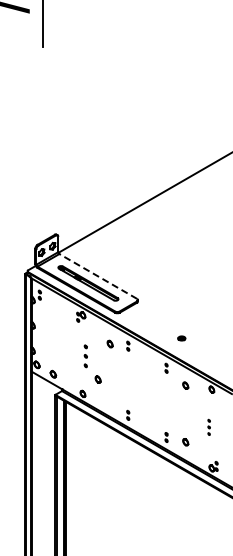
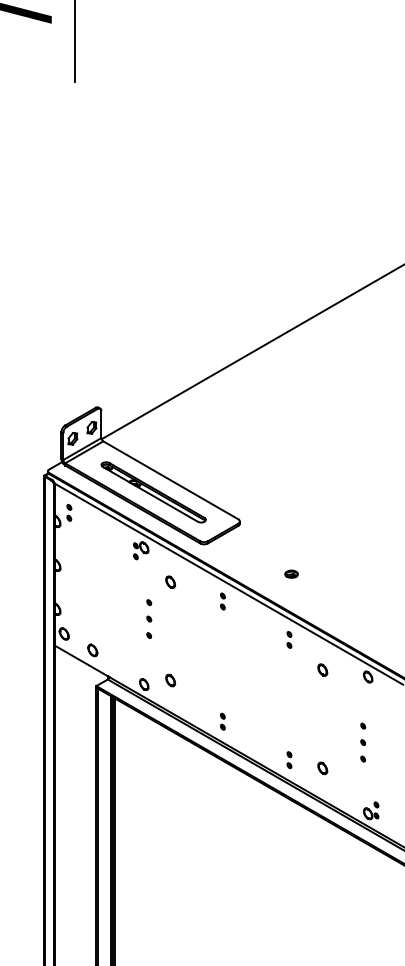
line: (98, 276) -> (171, 480), dashed -> solid
part: (181, 338) -> (291, 574), moved
part: (109, 343) -> (169, 581), moved
part: (97, 379) -> (169, 680), moved
part: (209, 427) -> (364, 742), size x1.43

